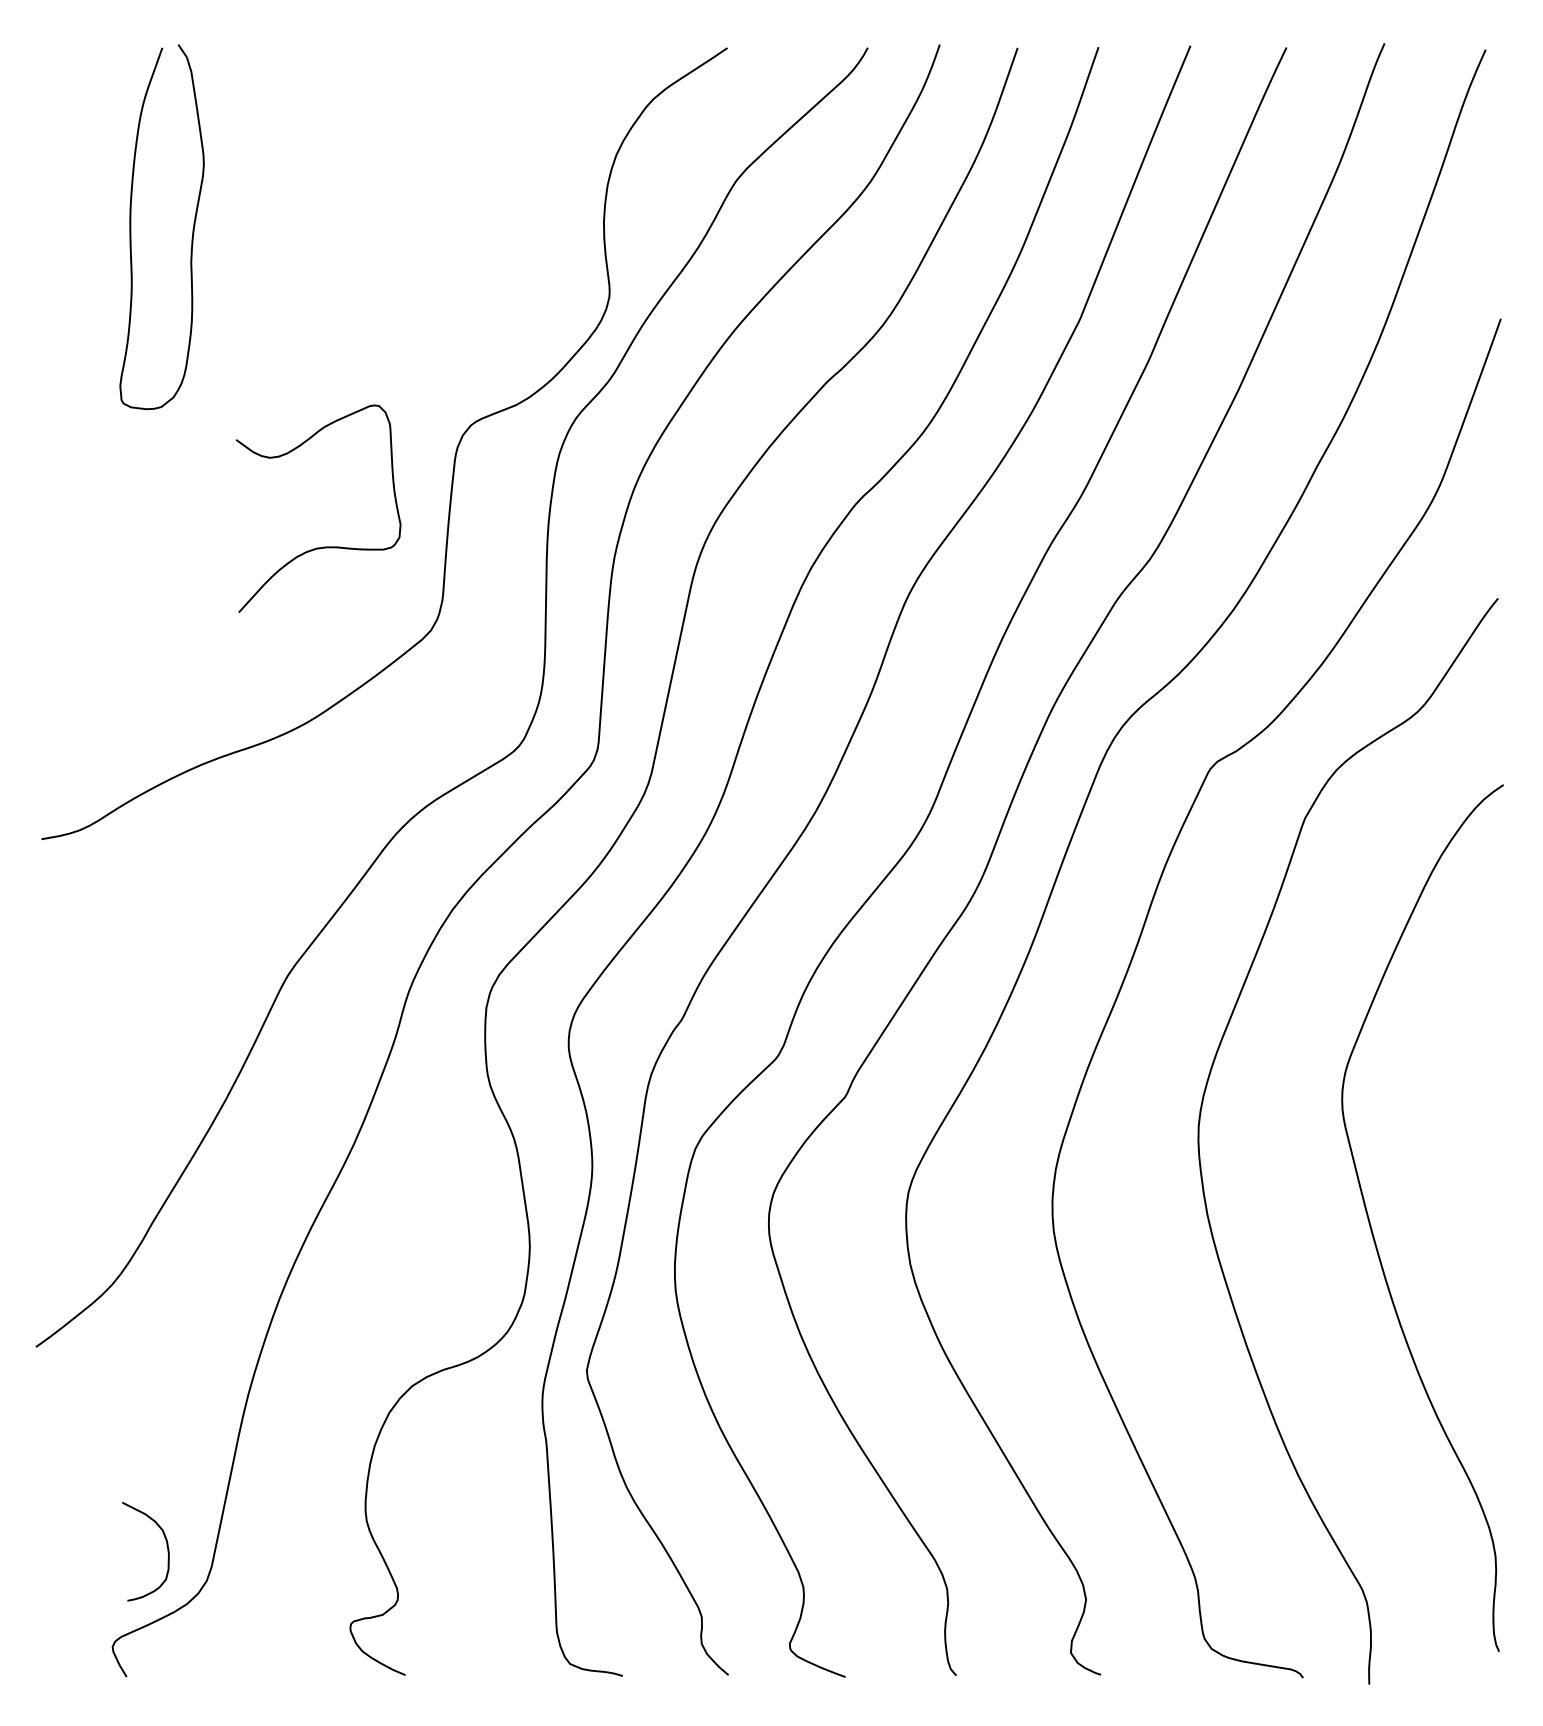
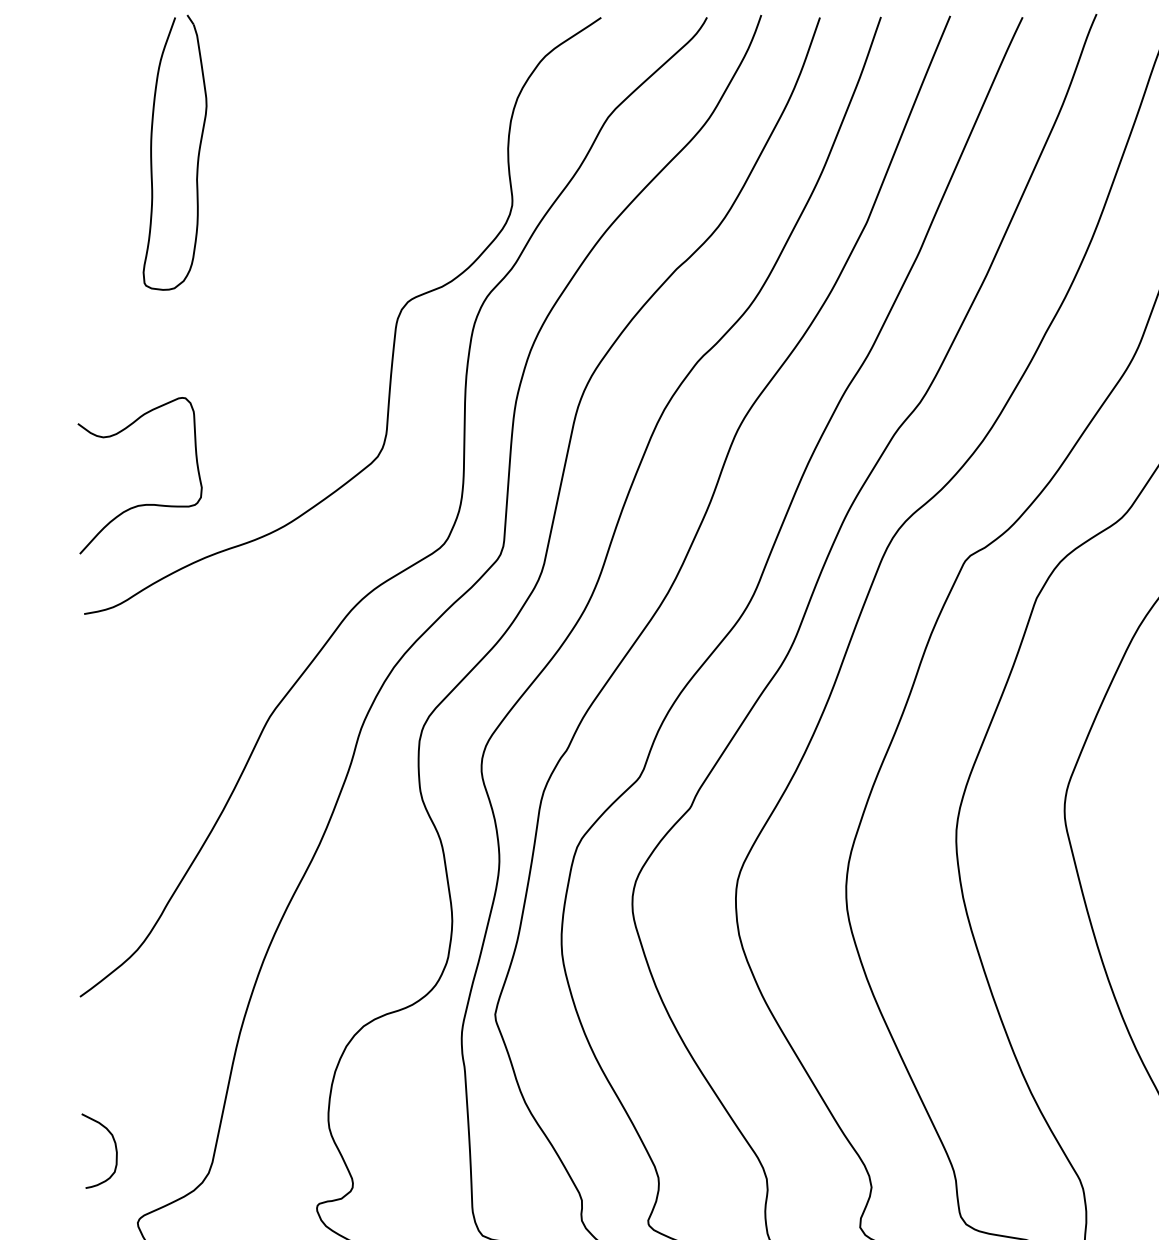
curve: (323, 546) -> (143, 504), moved
curve: (166, 1546) -> (115, 1147), moved

